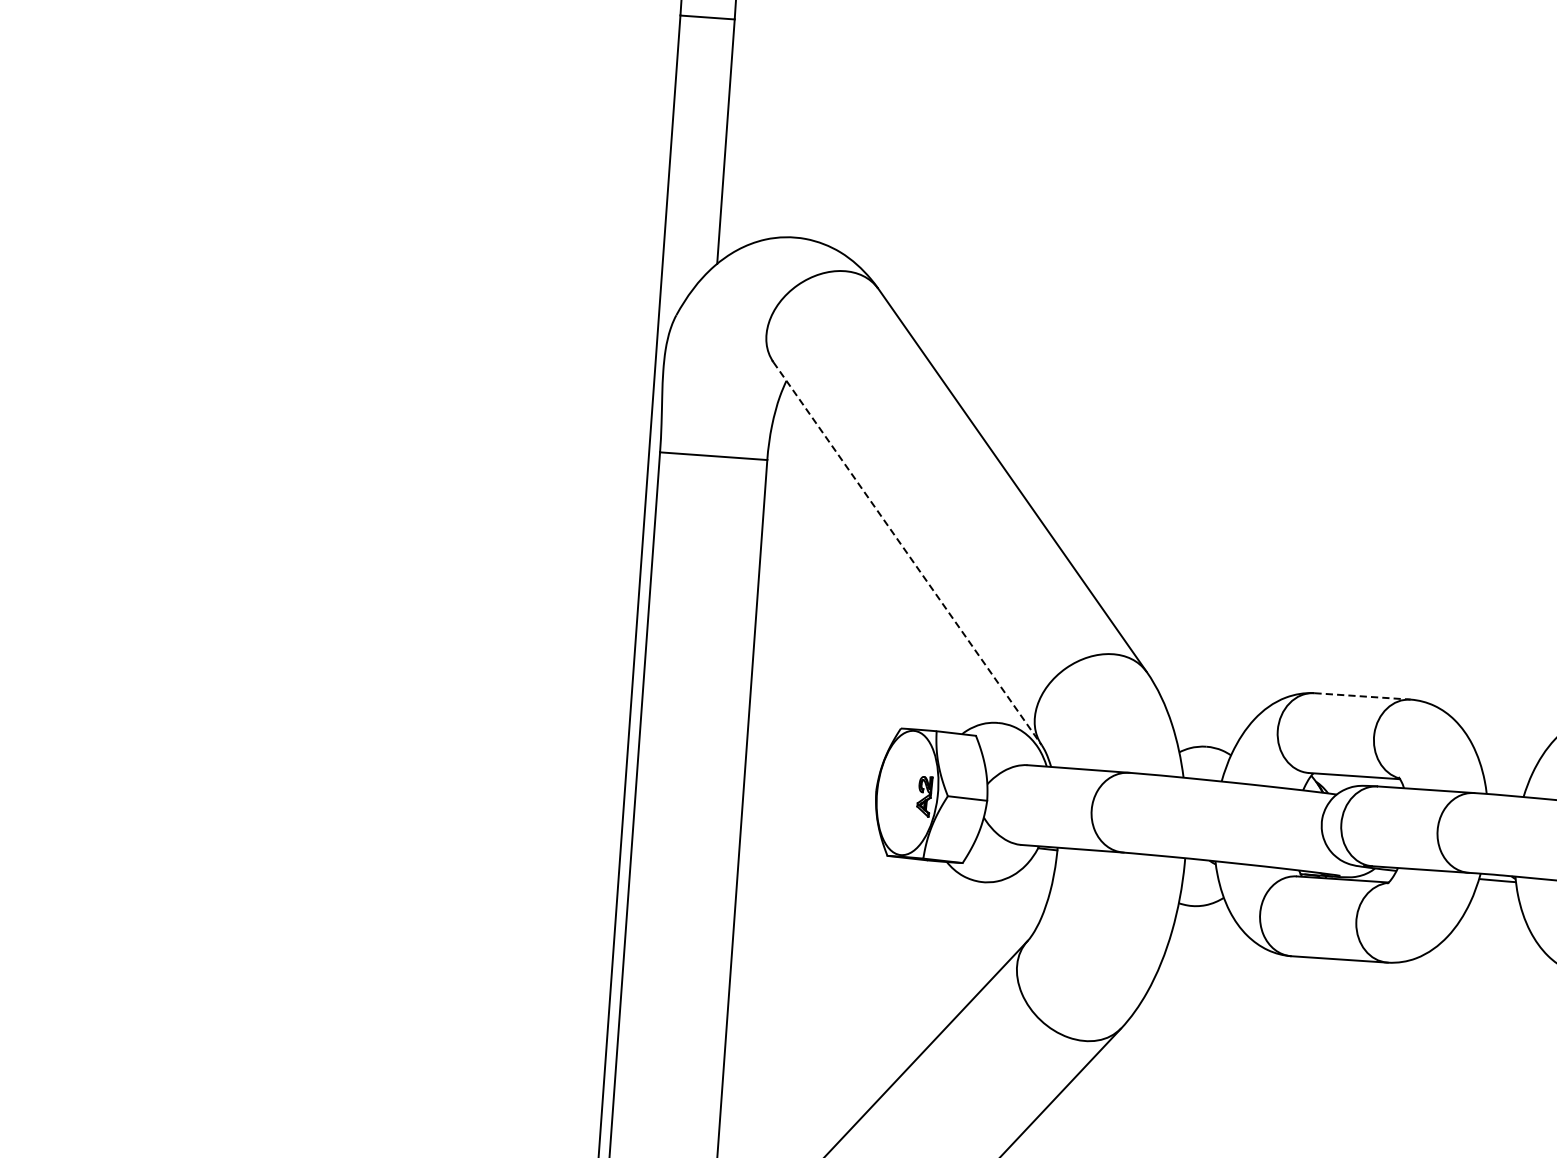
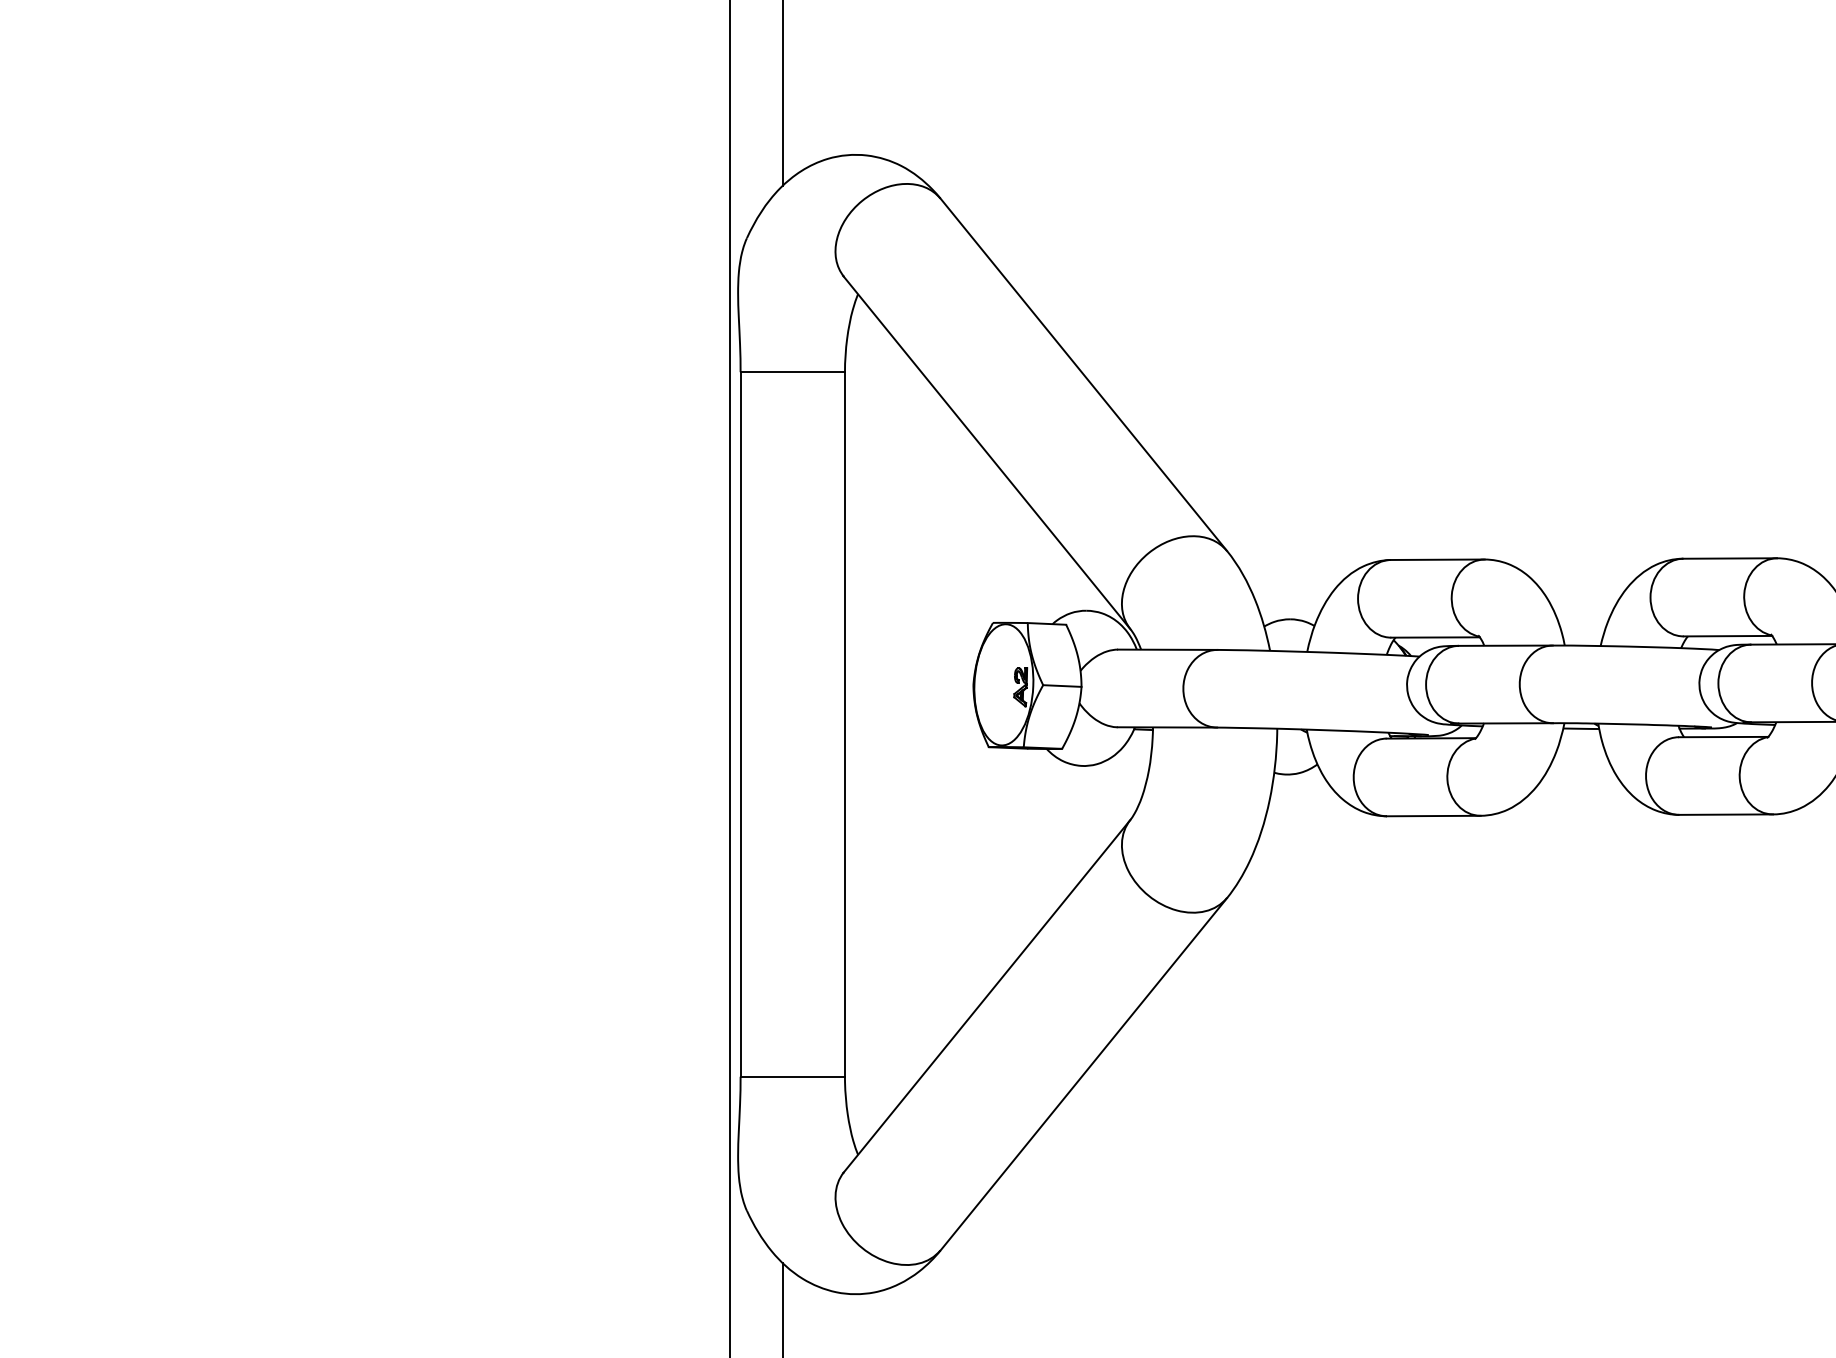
line: (907, 554) -> (987, 453), dashed -> solid
line: (1362, 696) -> (1437, 559), dashed -> solid

